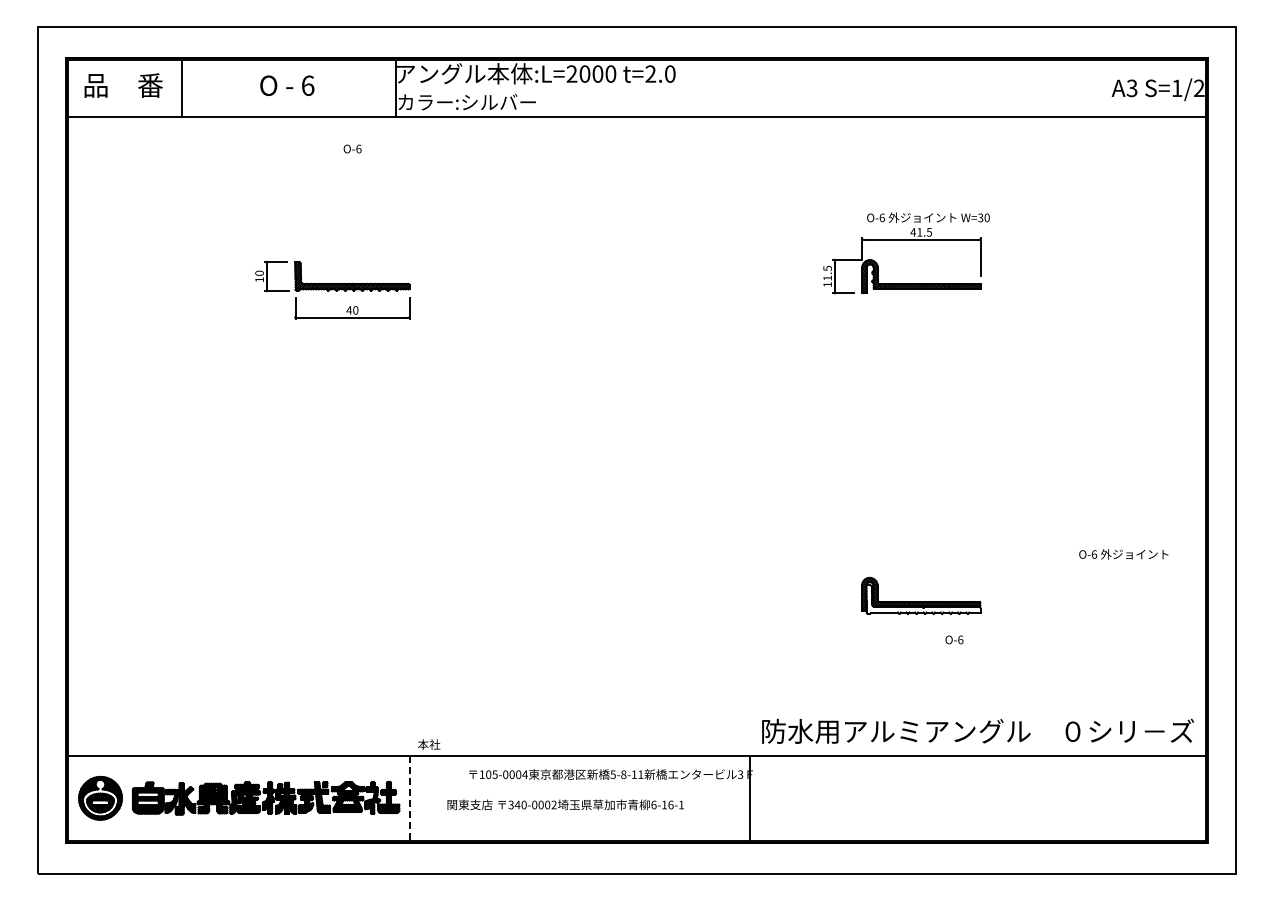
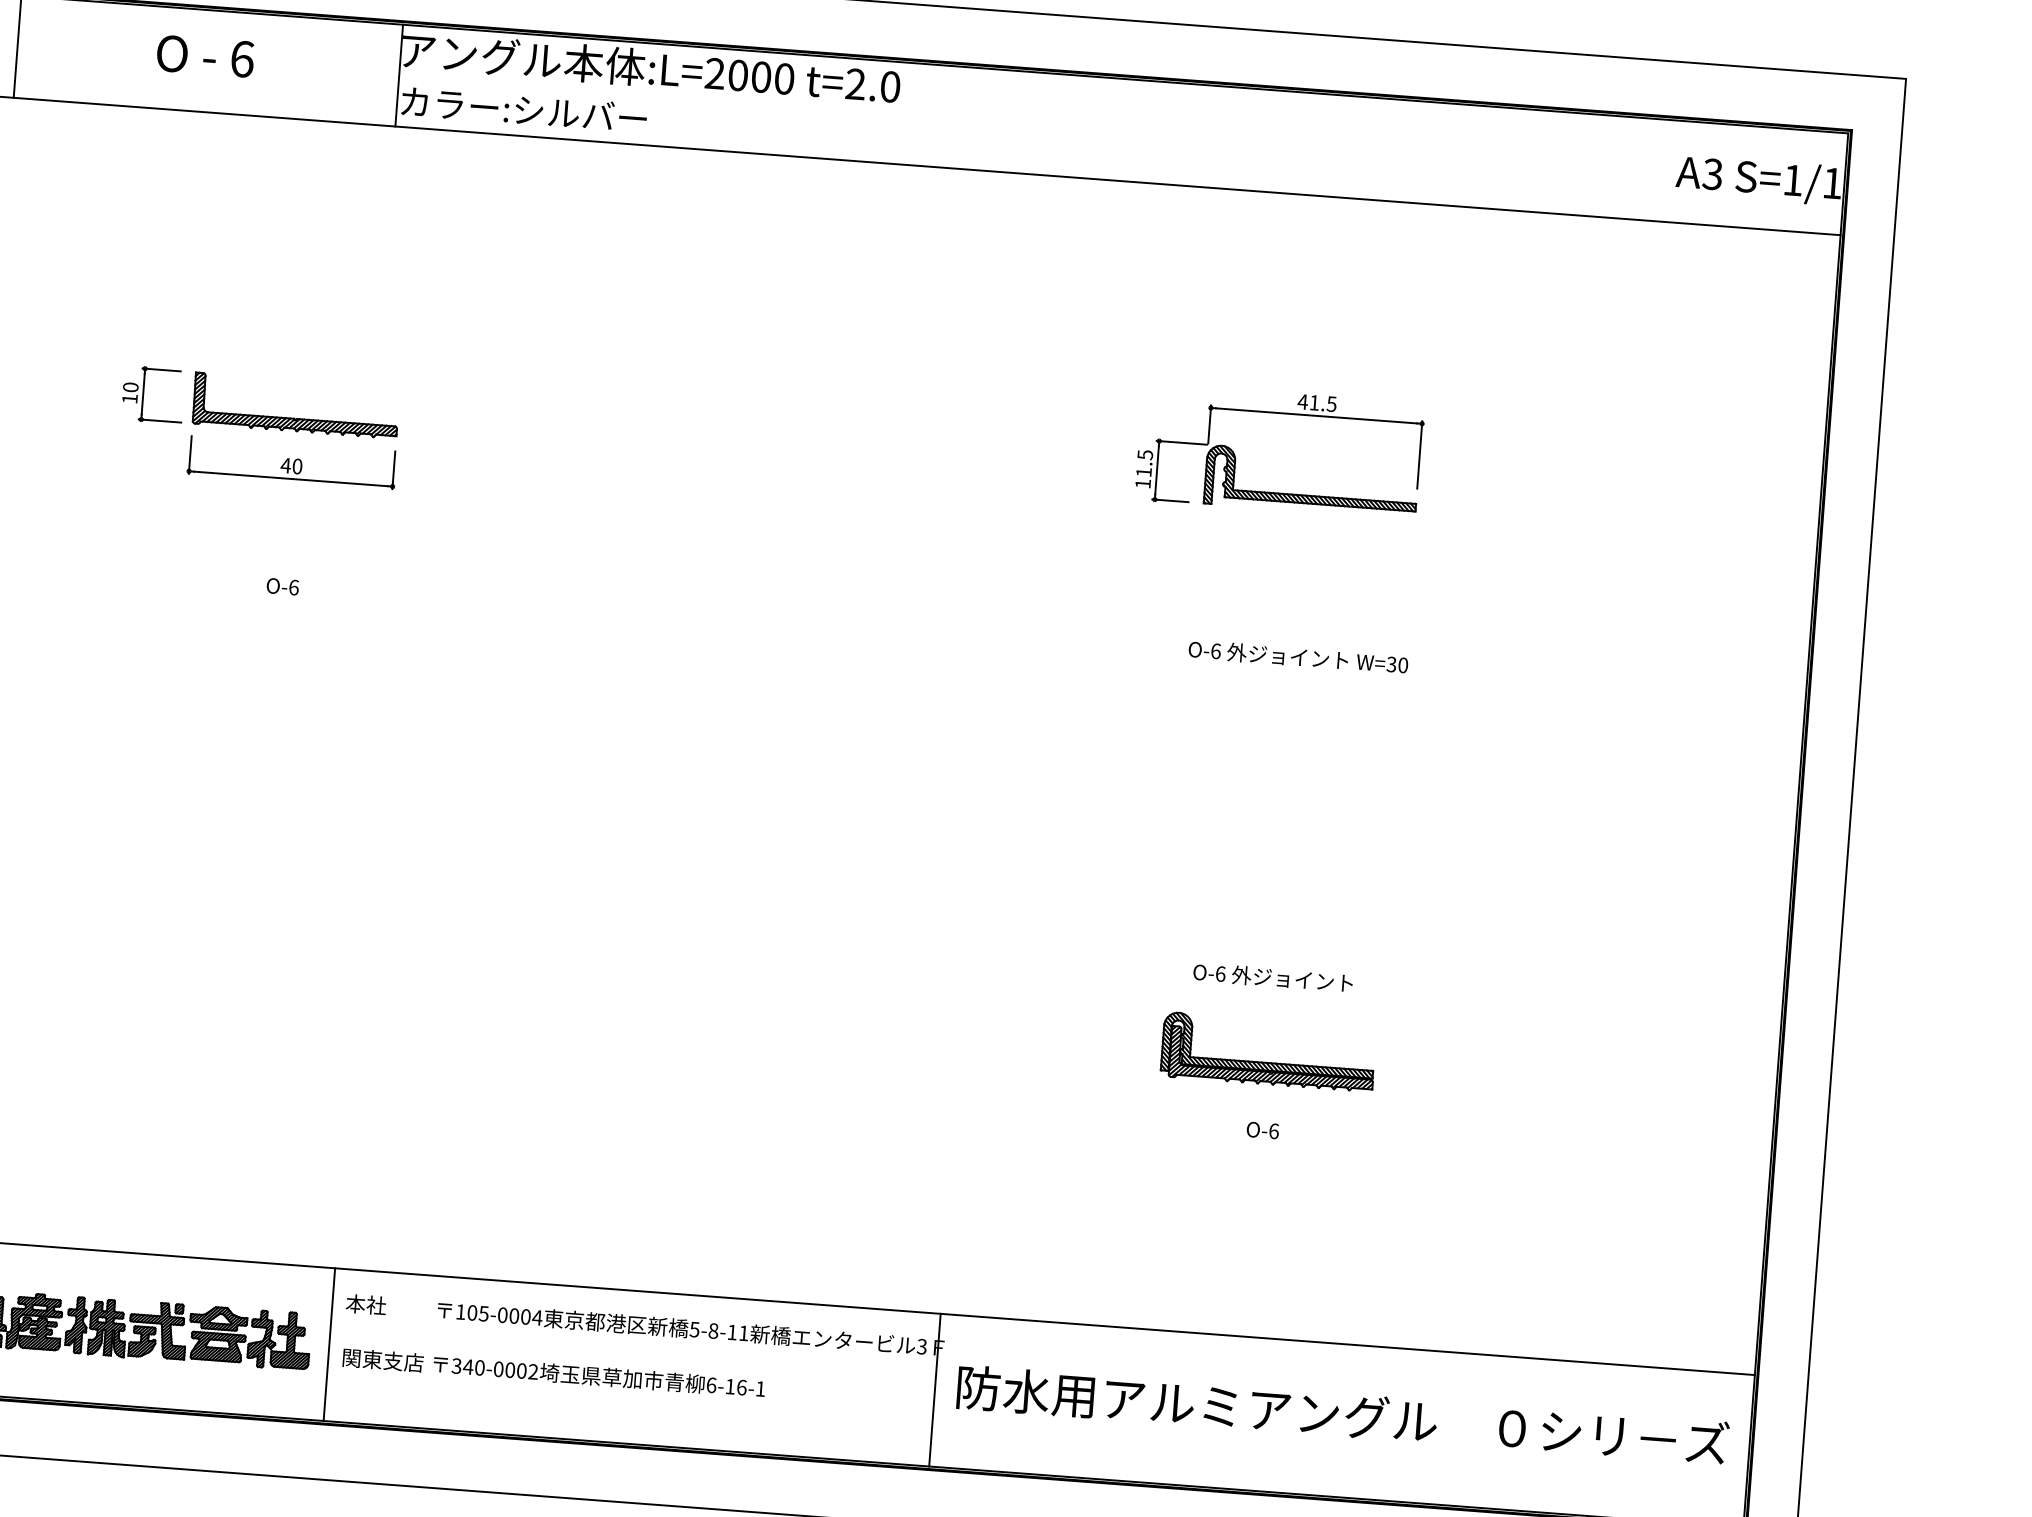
text: (1199, 87) -> (1833, 181), S=1/2 -> S=1/1
text: (352, 148) -> (282, 585), moved
text: (928, 217) -> (1298, 656), moved
text: (1123, 554) -> (1272, 977), moved
hatch: (923, 599) -> (1271, 1058), added
text: (954, 639) -> (1262, 1129), moved
text: (977, 730) -> (1342, 1413), moved
text: (429, 744) -> (366, 1304), moved
line: (410, 798) -> (329, 1344), dashed -> solid
text: (565, 804) -> (553, 1372), moved

